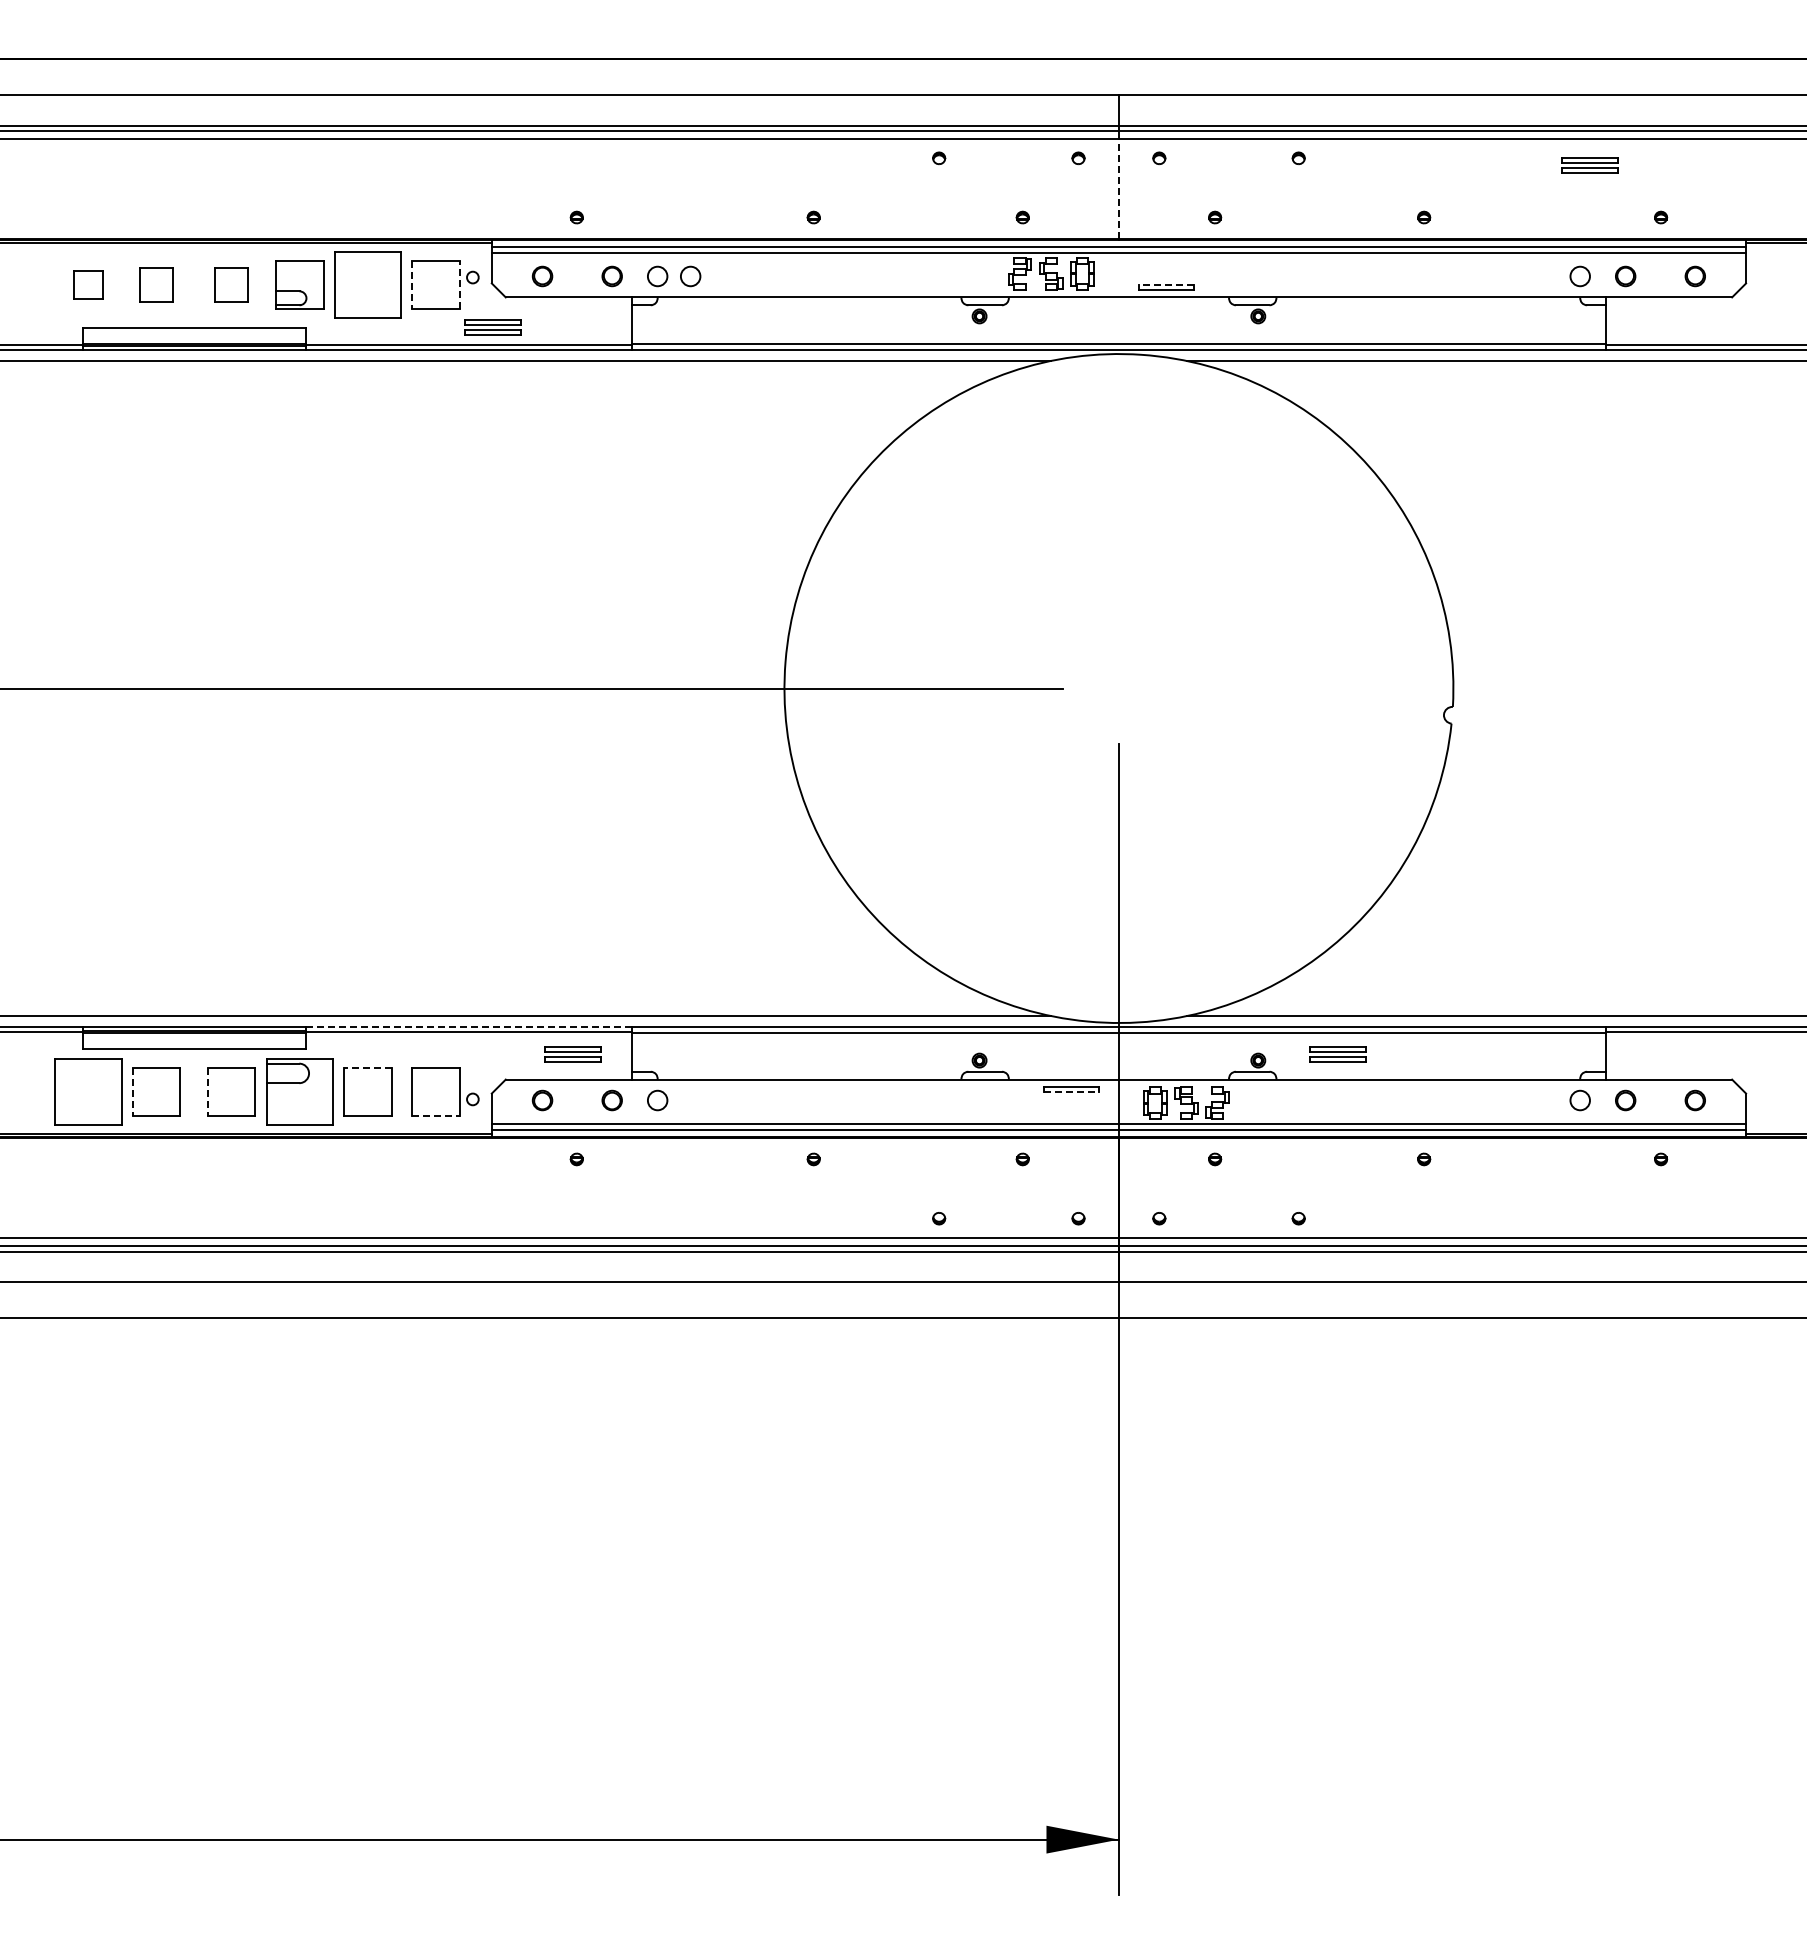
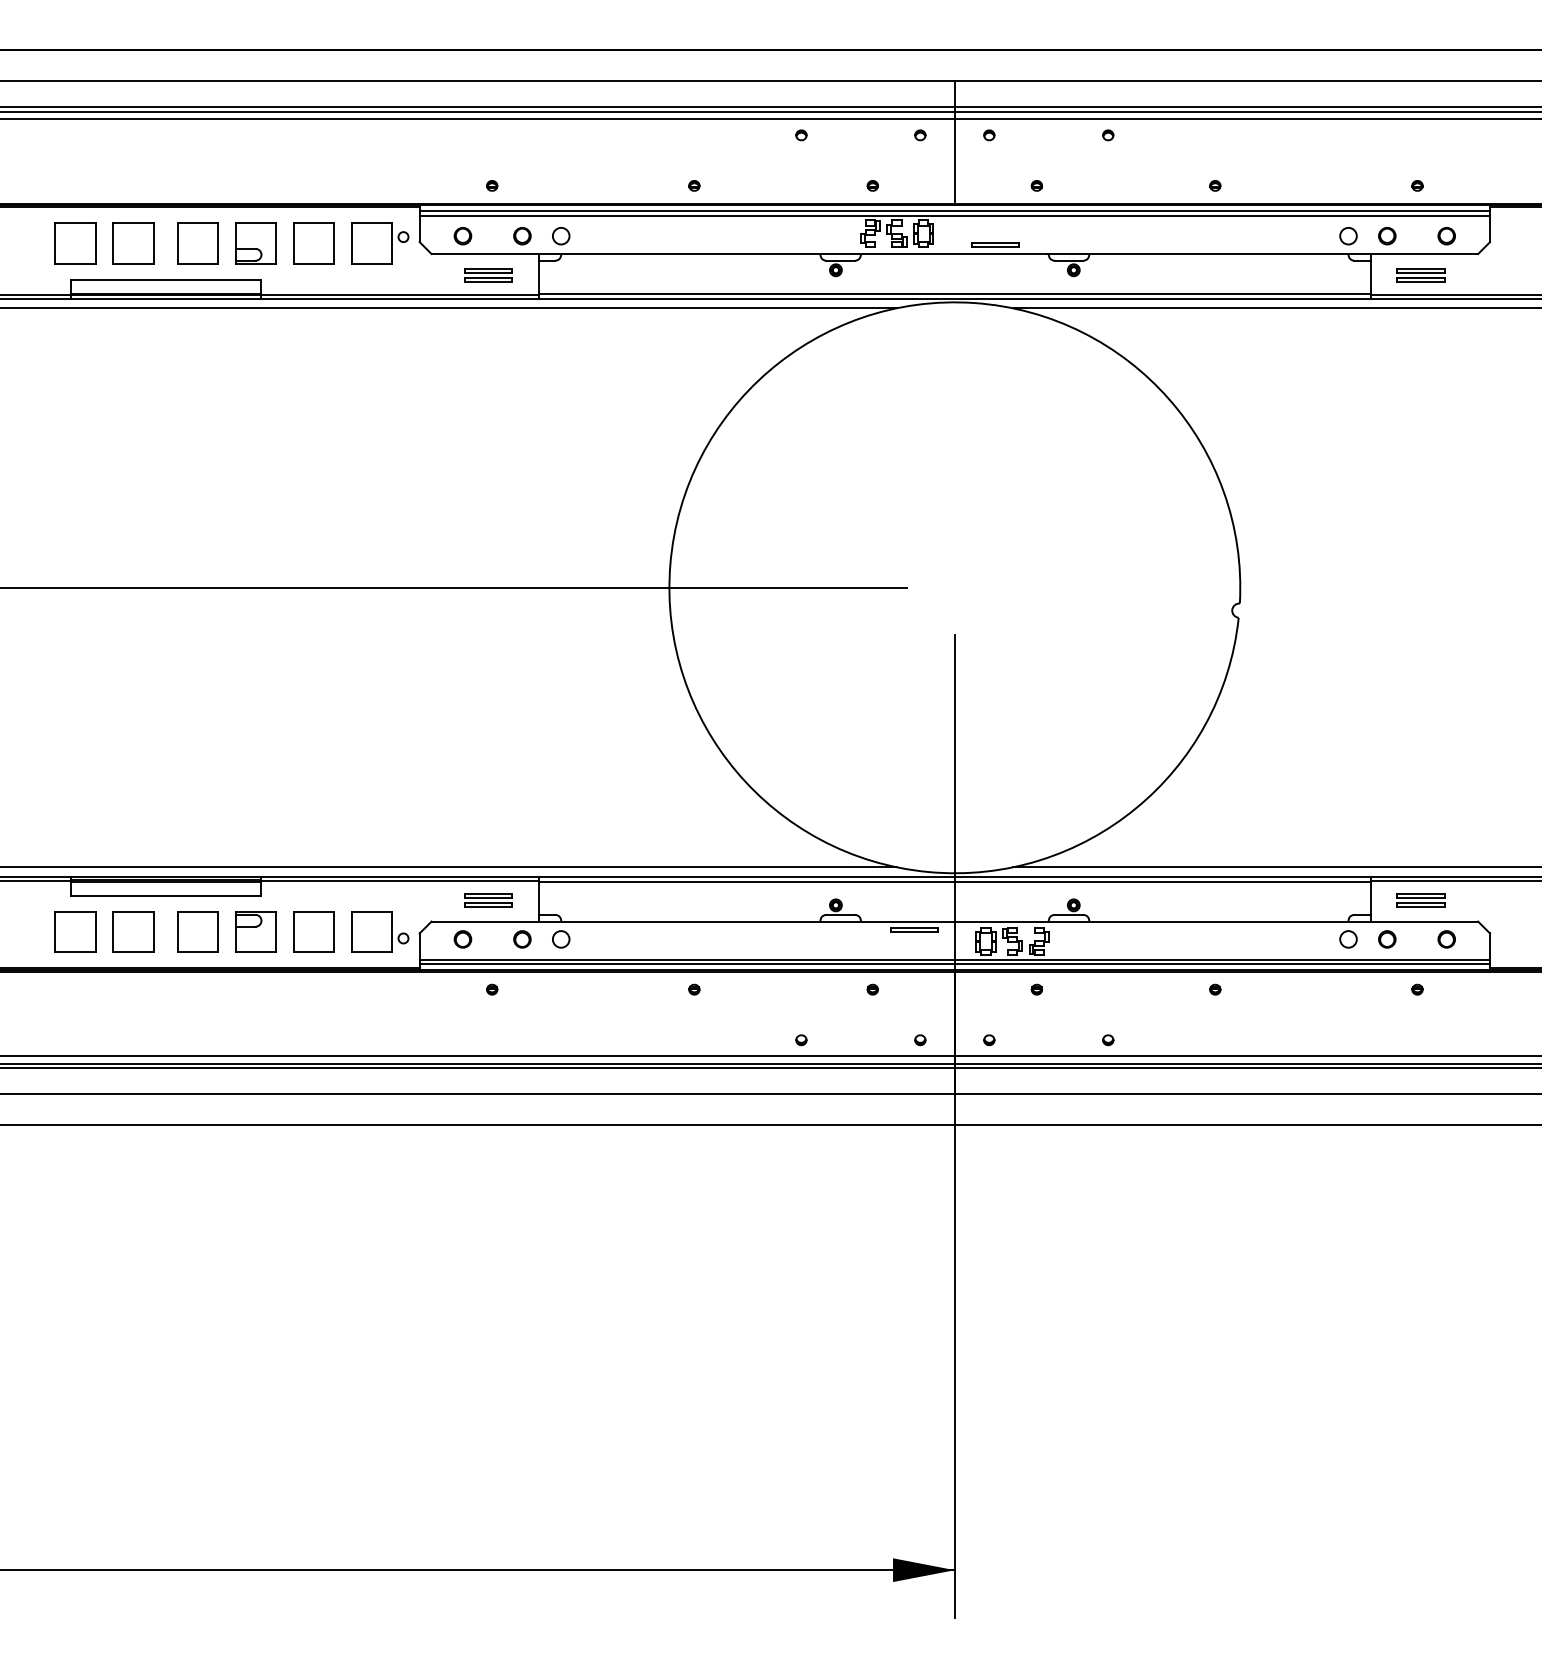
part: (1589, 165) -> (1420, 275), moved
line: (1118, 189) -> (954, 161), dashed -> solid
circle: (690, 276) -> (589, 236), removed
part: (88, 284) -> (75, 243), size x1.67
part: (156, 284) -> (133, 243), size x1.43
part: (231, 284) -> (197, 243), size x1.43
part: (367, 284) -> (313, 243), size x0.71
line: (1166, 284) -> (995, 243), dashed -> solid
line: (412, 285) -> (351, 243), dashed -> solid
line: (459, 285) -> (392, 243), dashed -> solid
part: (492, 327) -> (488, 275), moved
line: (469, 1027) -> (400, 877), dashed -> solid
part: (1337, 1054) -> (1420, 900), moved
line: (367, 1068) -> (313, 912), dashed -> solid
part: (88, 1091) -> (75, 931), size x0.71
line: (132, 1091) -> (113, 931), dashed -> solid
line: (208, 1091) -> (177, 931), dashed -> solid
part: (299, 1091) -> (255, 931), size x0.71
line: (1071, 1092) -> (914, 932), dashed -> solid
line: (436, 1115) -> (372, 952), dashed -> solid

